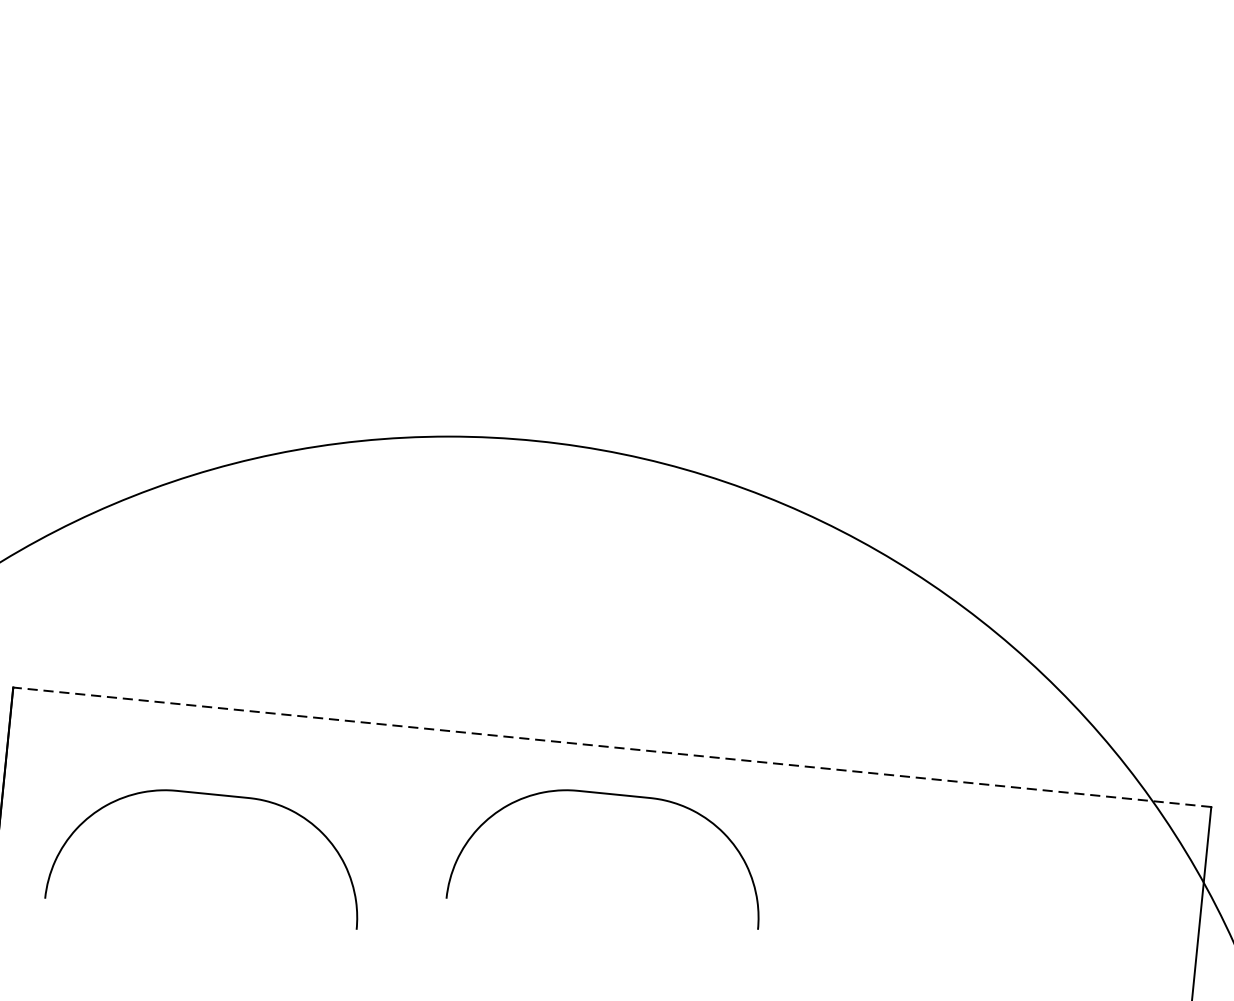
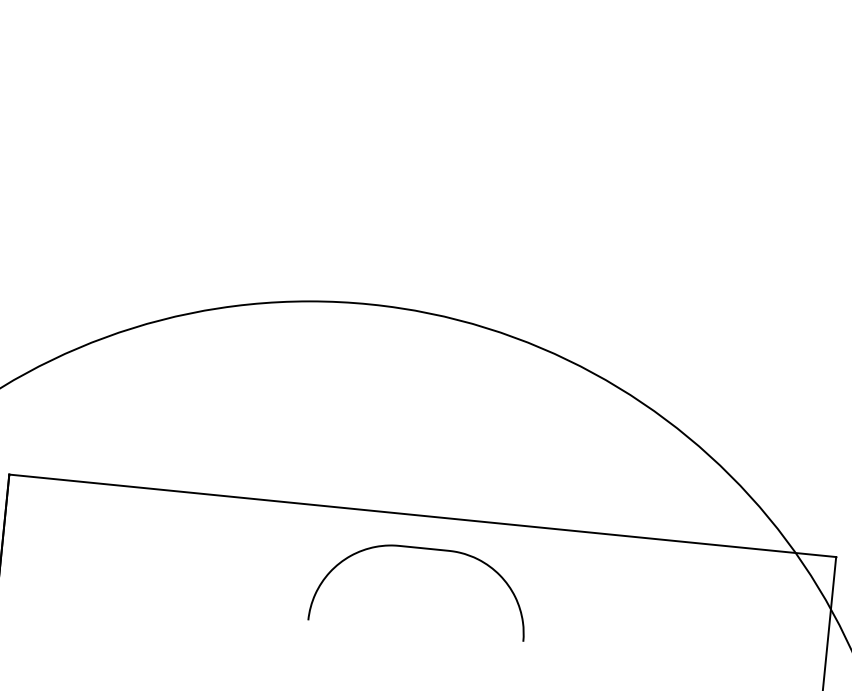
line: (611, 746) -> (422, 515), dashed -> solid
curve: (210, 796) -> (145, 549), removed

